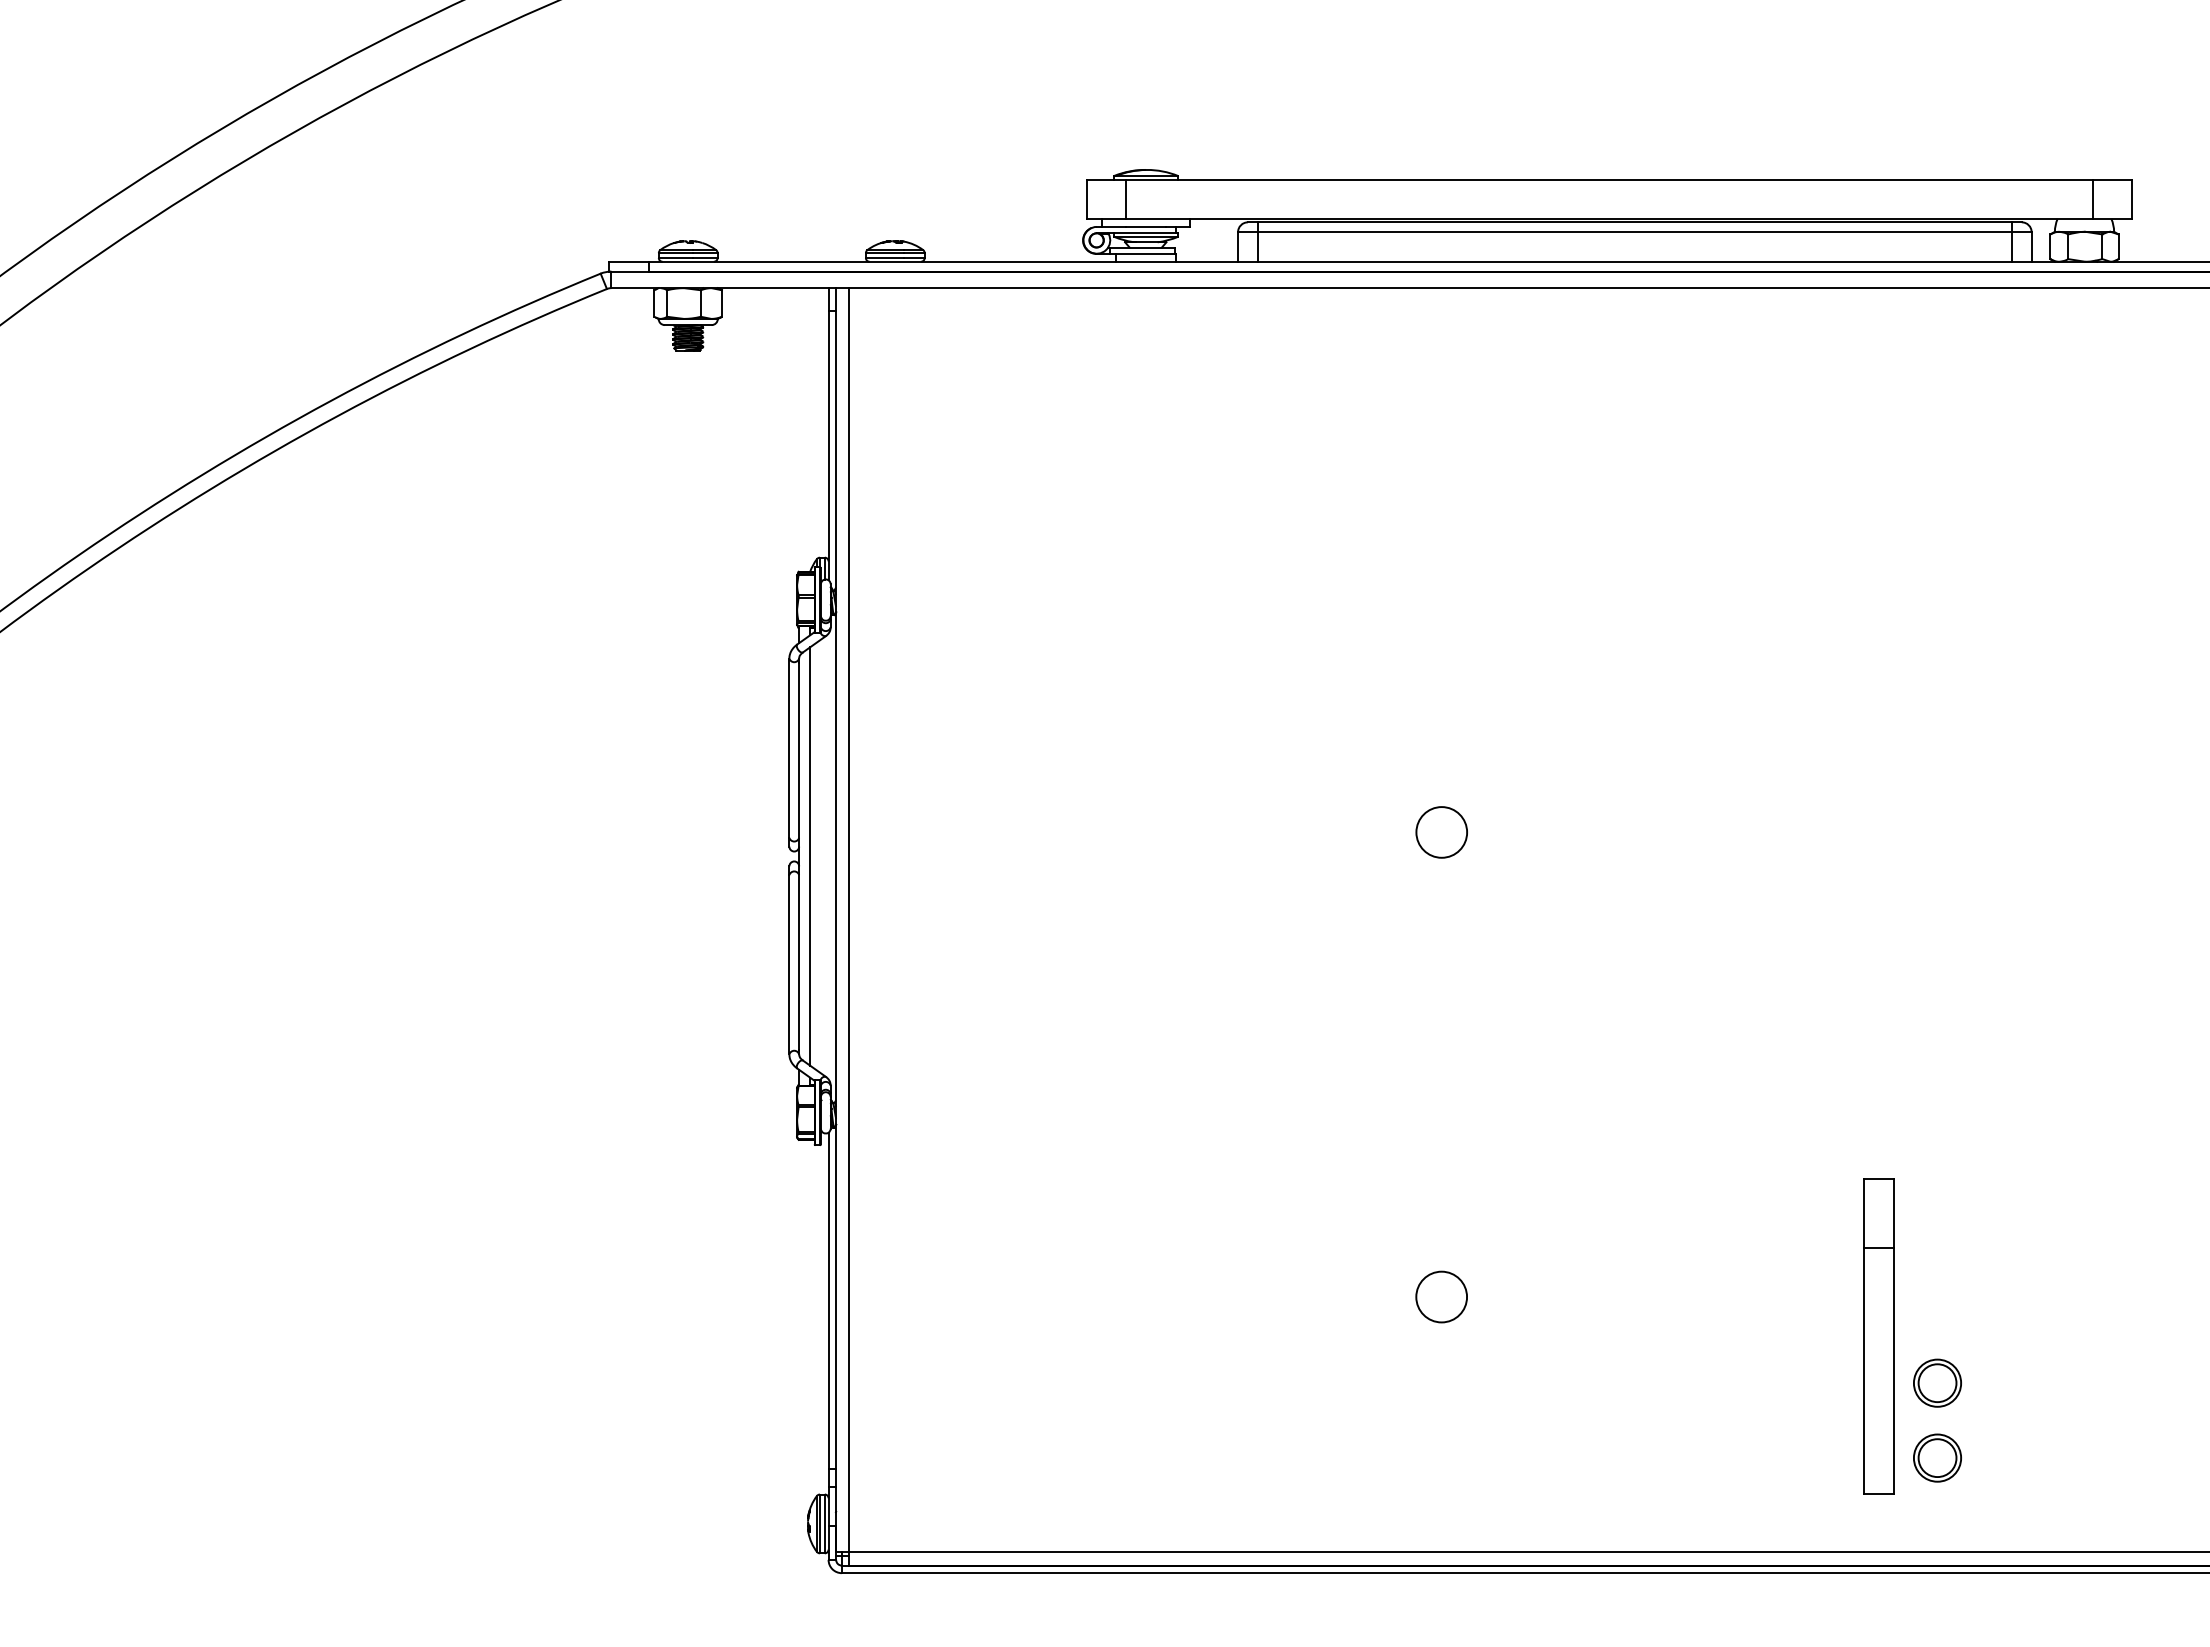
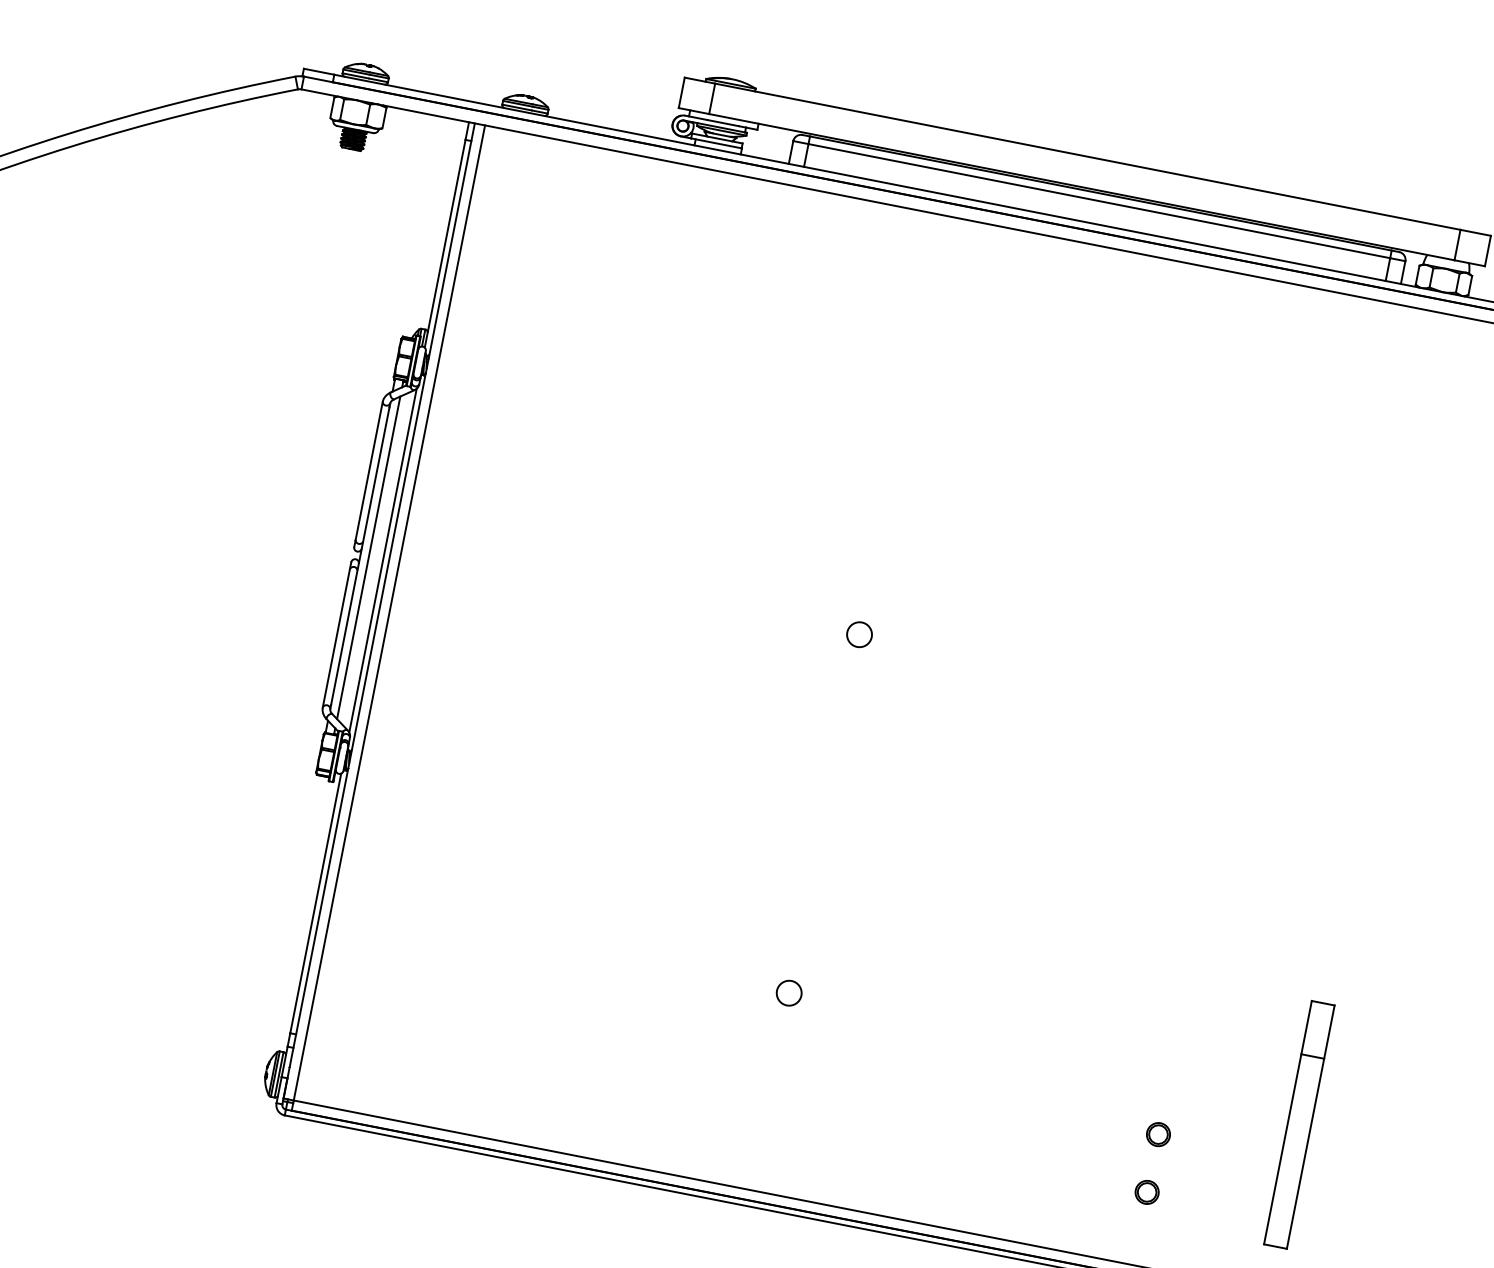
circle: (1441, 831) -> (859, 634), size x0.62
line: (828, 856) -> (382, 560), added
circle: (1441, 1296) -> (789, 992), size x0.62
part: (1878, 1336) -> (1299, 1124), moved
part: (1936, 1382) -> (1157, 1134), size x0.62
part: (1936, 1457) -> (1146, 1191), size x0.62

